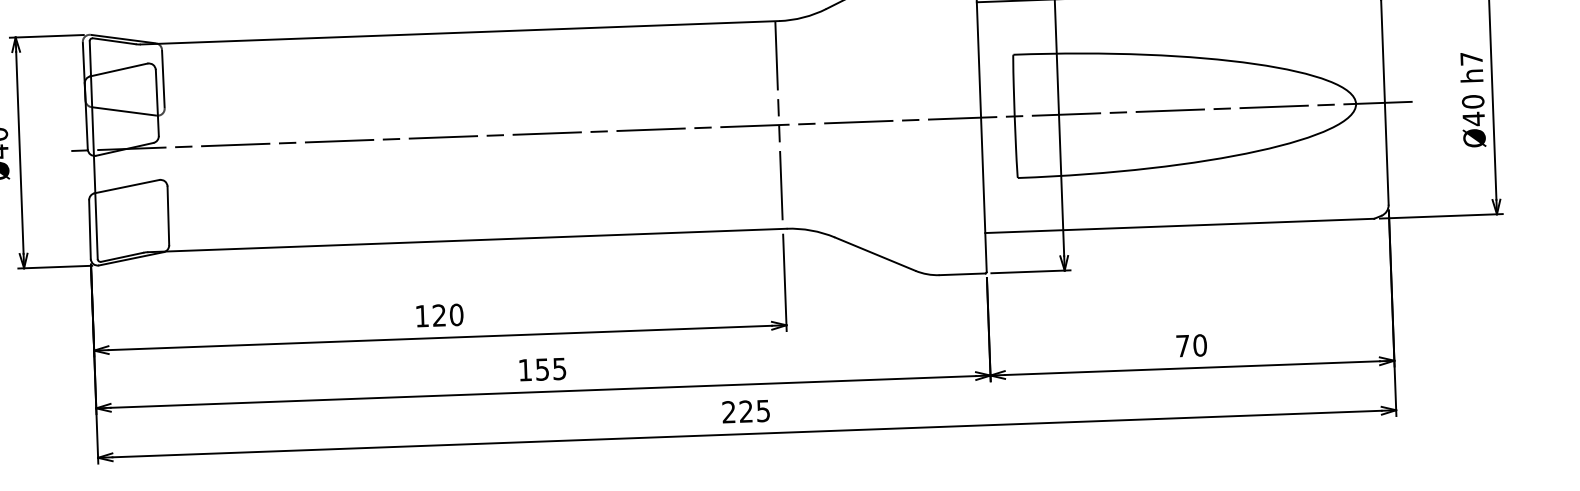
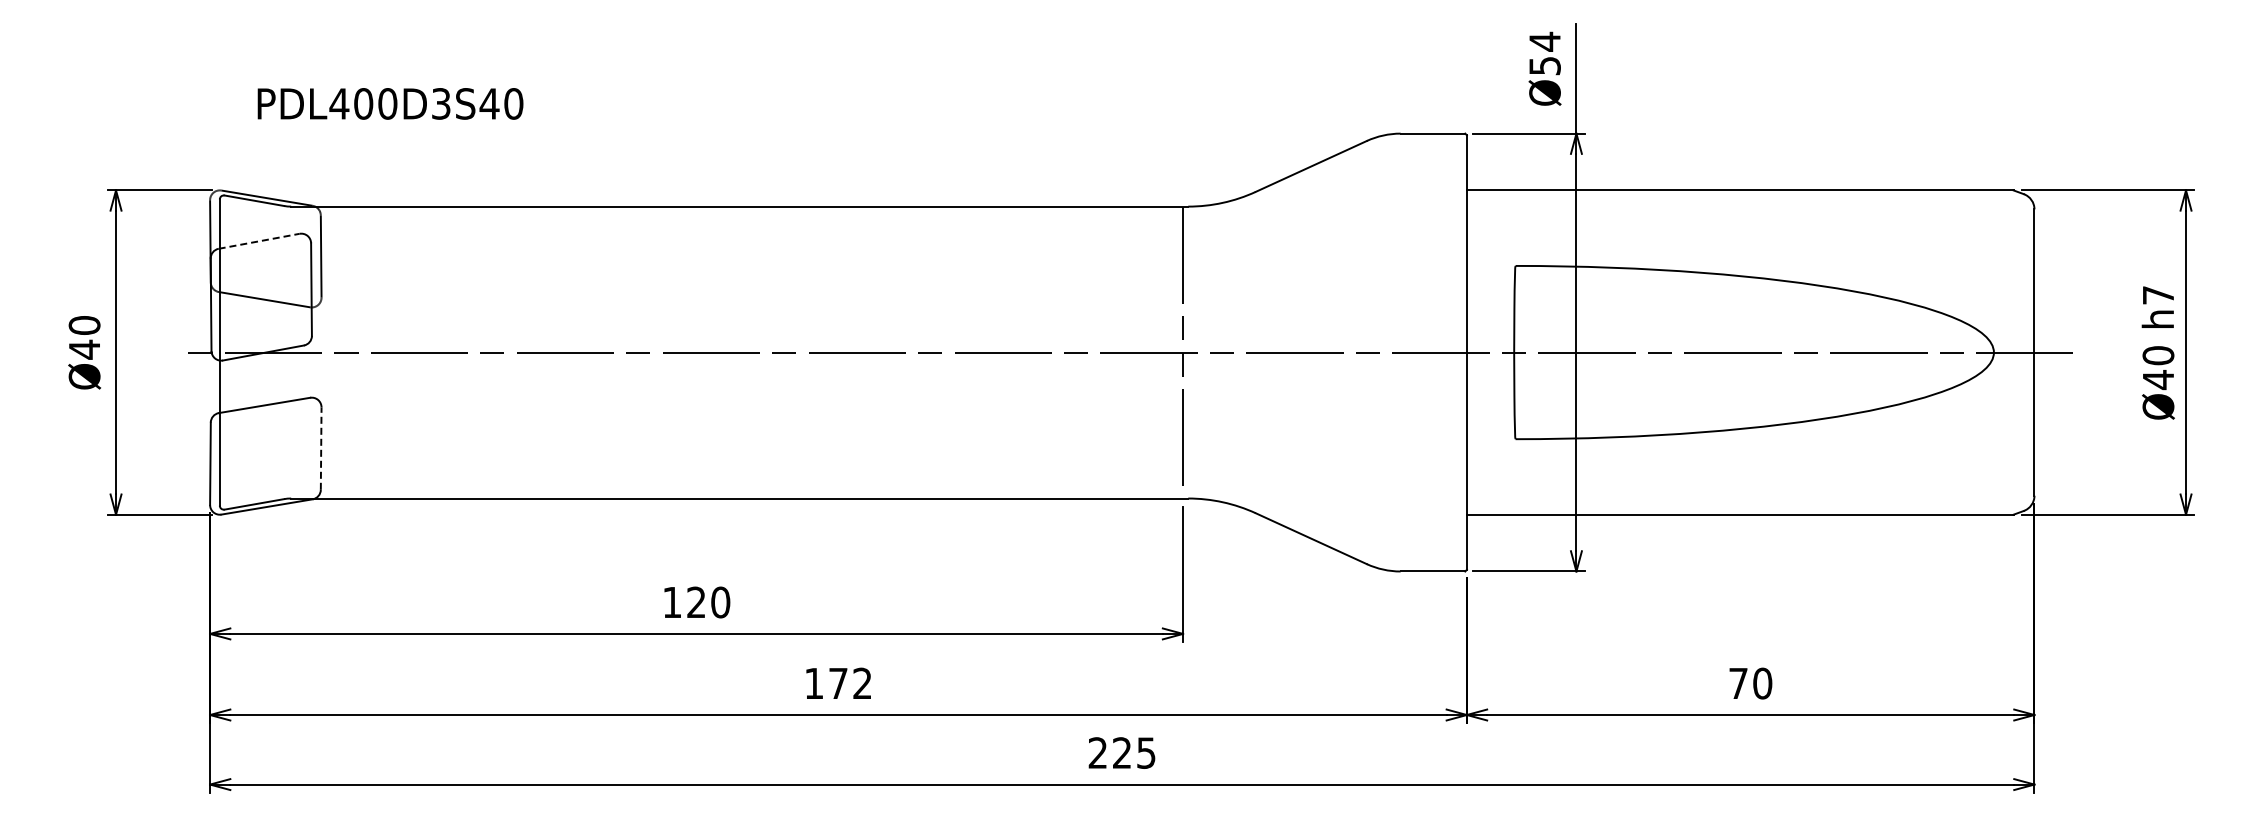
line: (119, 70) -> (259, 241), solid -> dashed
line: (168, 215) -> (321, 448), solid -> dashed
text: (551, 369) -> (850, 683), 155 -> 172

